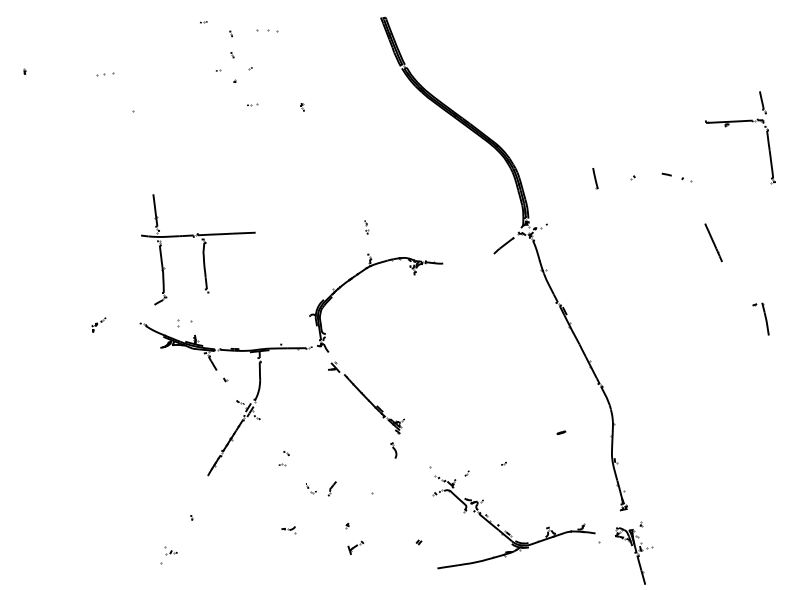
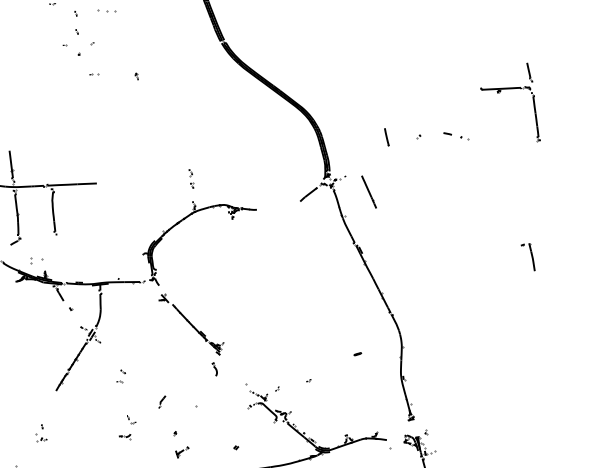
part: (366, 227) -> (191, 179), size x1.67
line: (713, 242) -> (368, 191), moved
part: (311, 488) -> (131, 419), moved
part: (170, 550) -> (41, 437), moved

